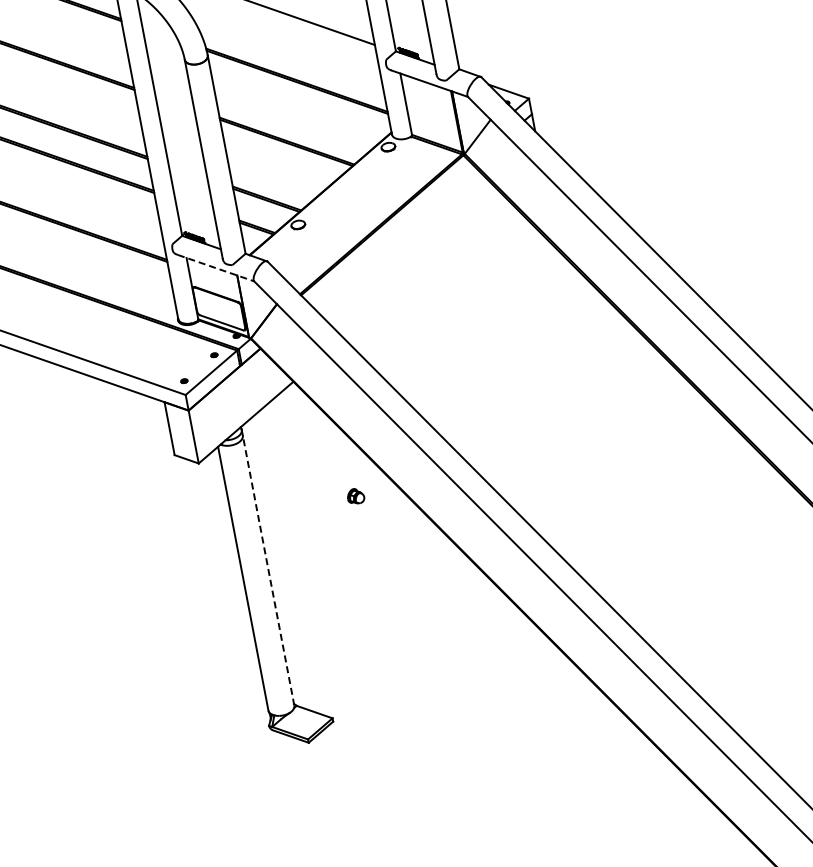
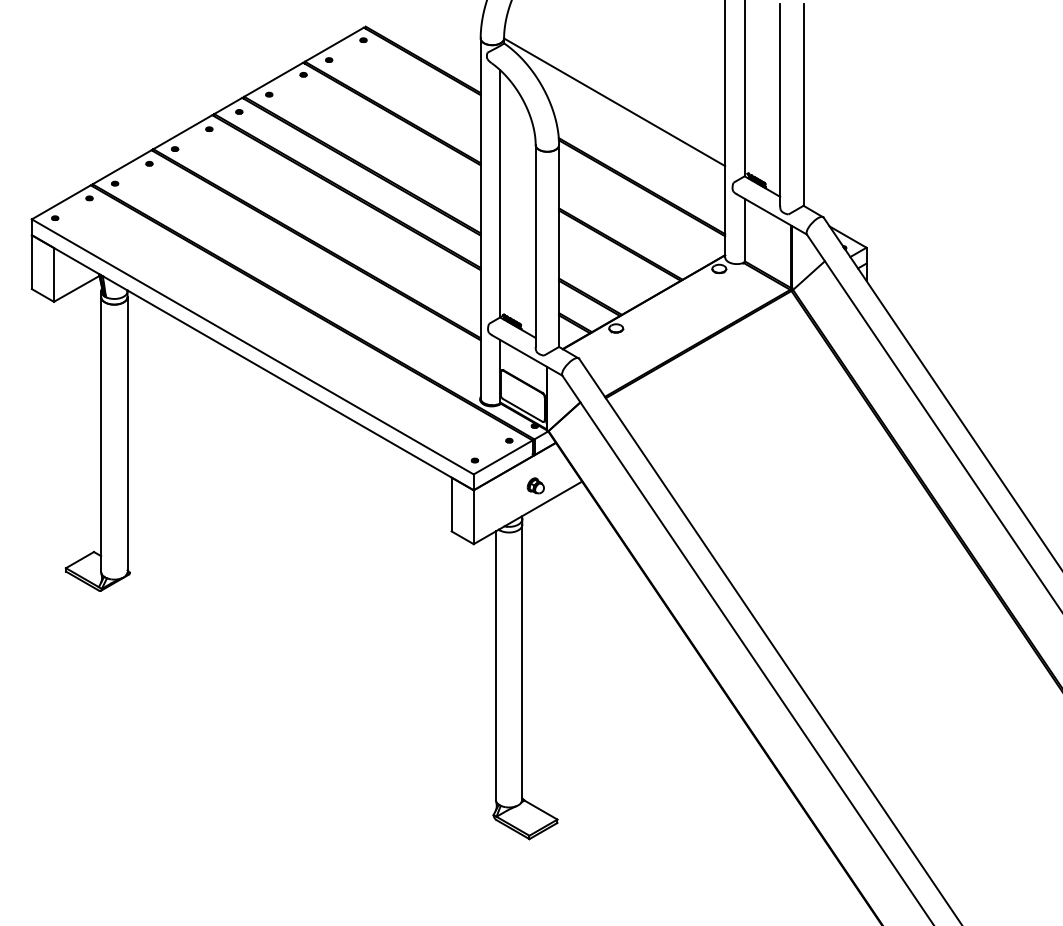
line: (216, 268) -> (527, 355), dashed -> solid
part: (355, 496) -> (535, 485), moved
line: (268, 569) -> (522, 661), dashed -> solid

